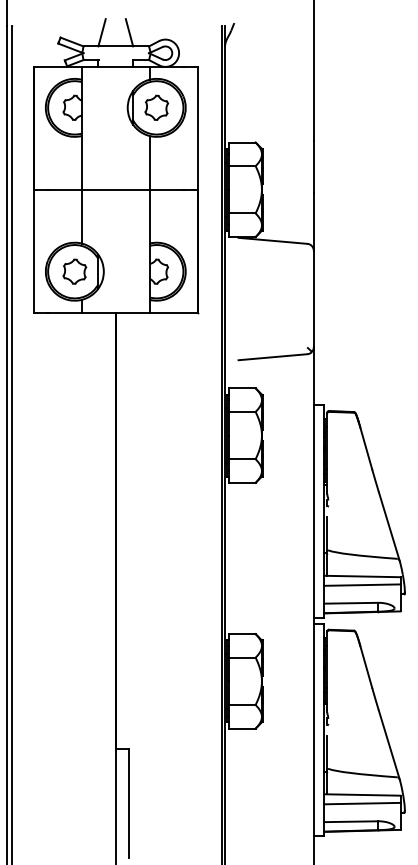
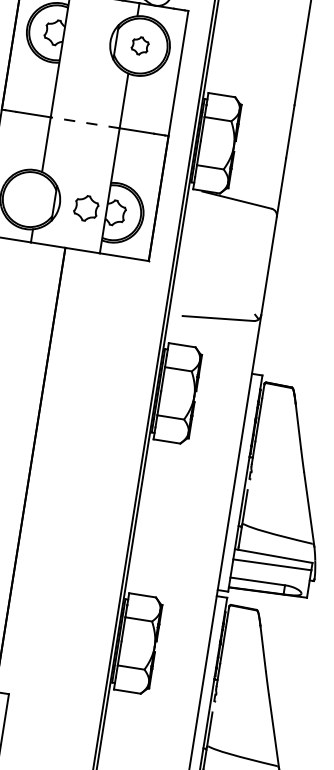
part: (156, 107) -> (139, 45), size x0.7
line: (115, 189) -> (84, 122), solid -> dashed
part: (74, 271) -> (86, 208), moved

